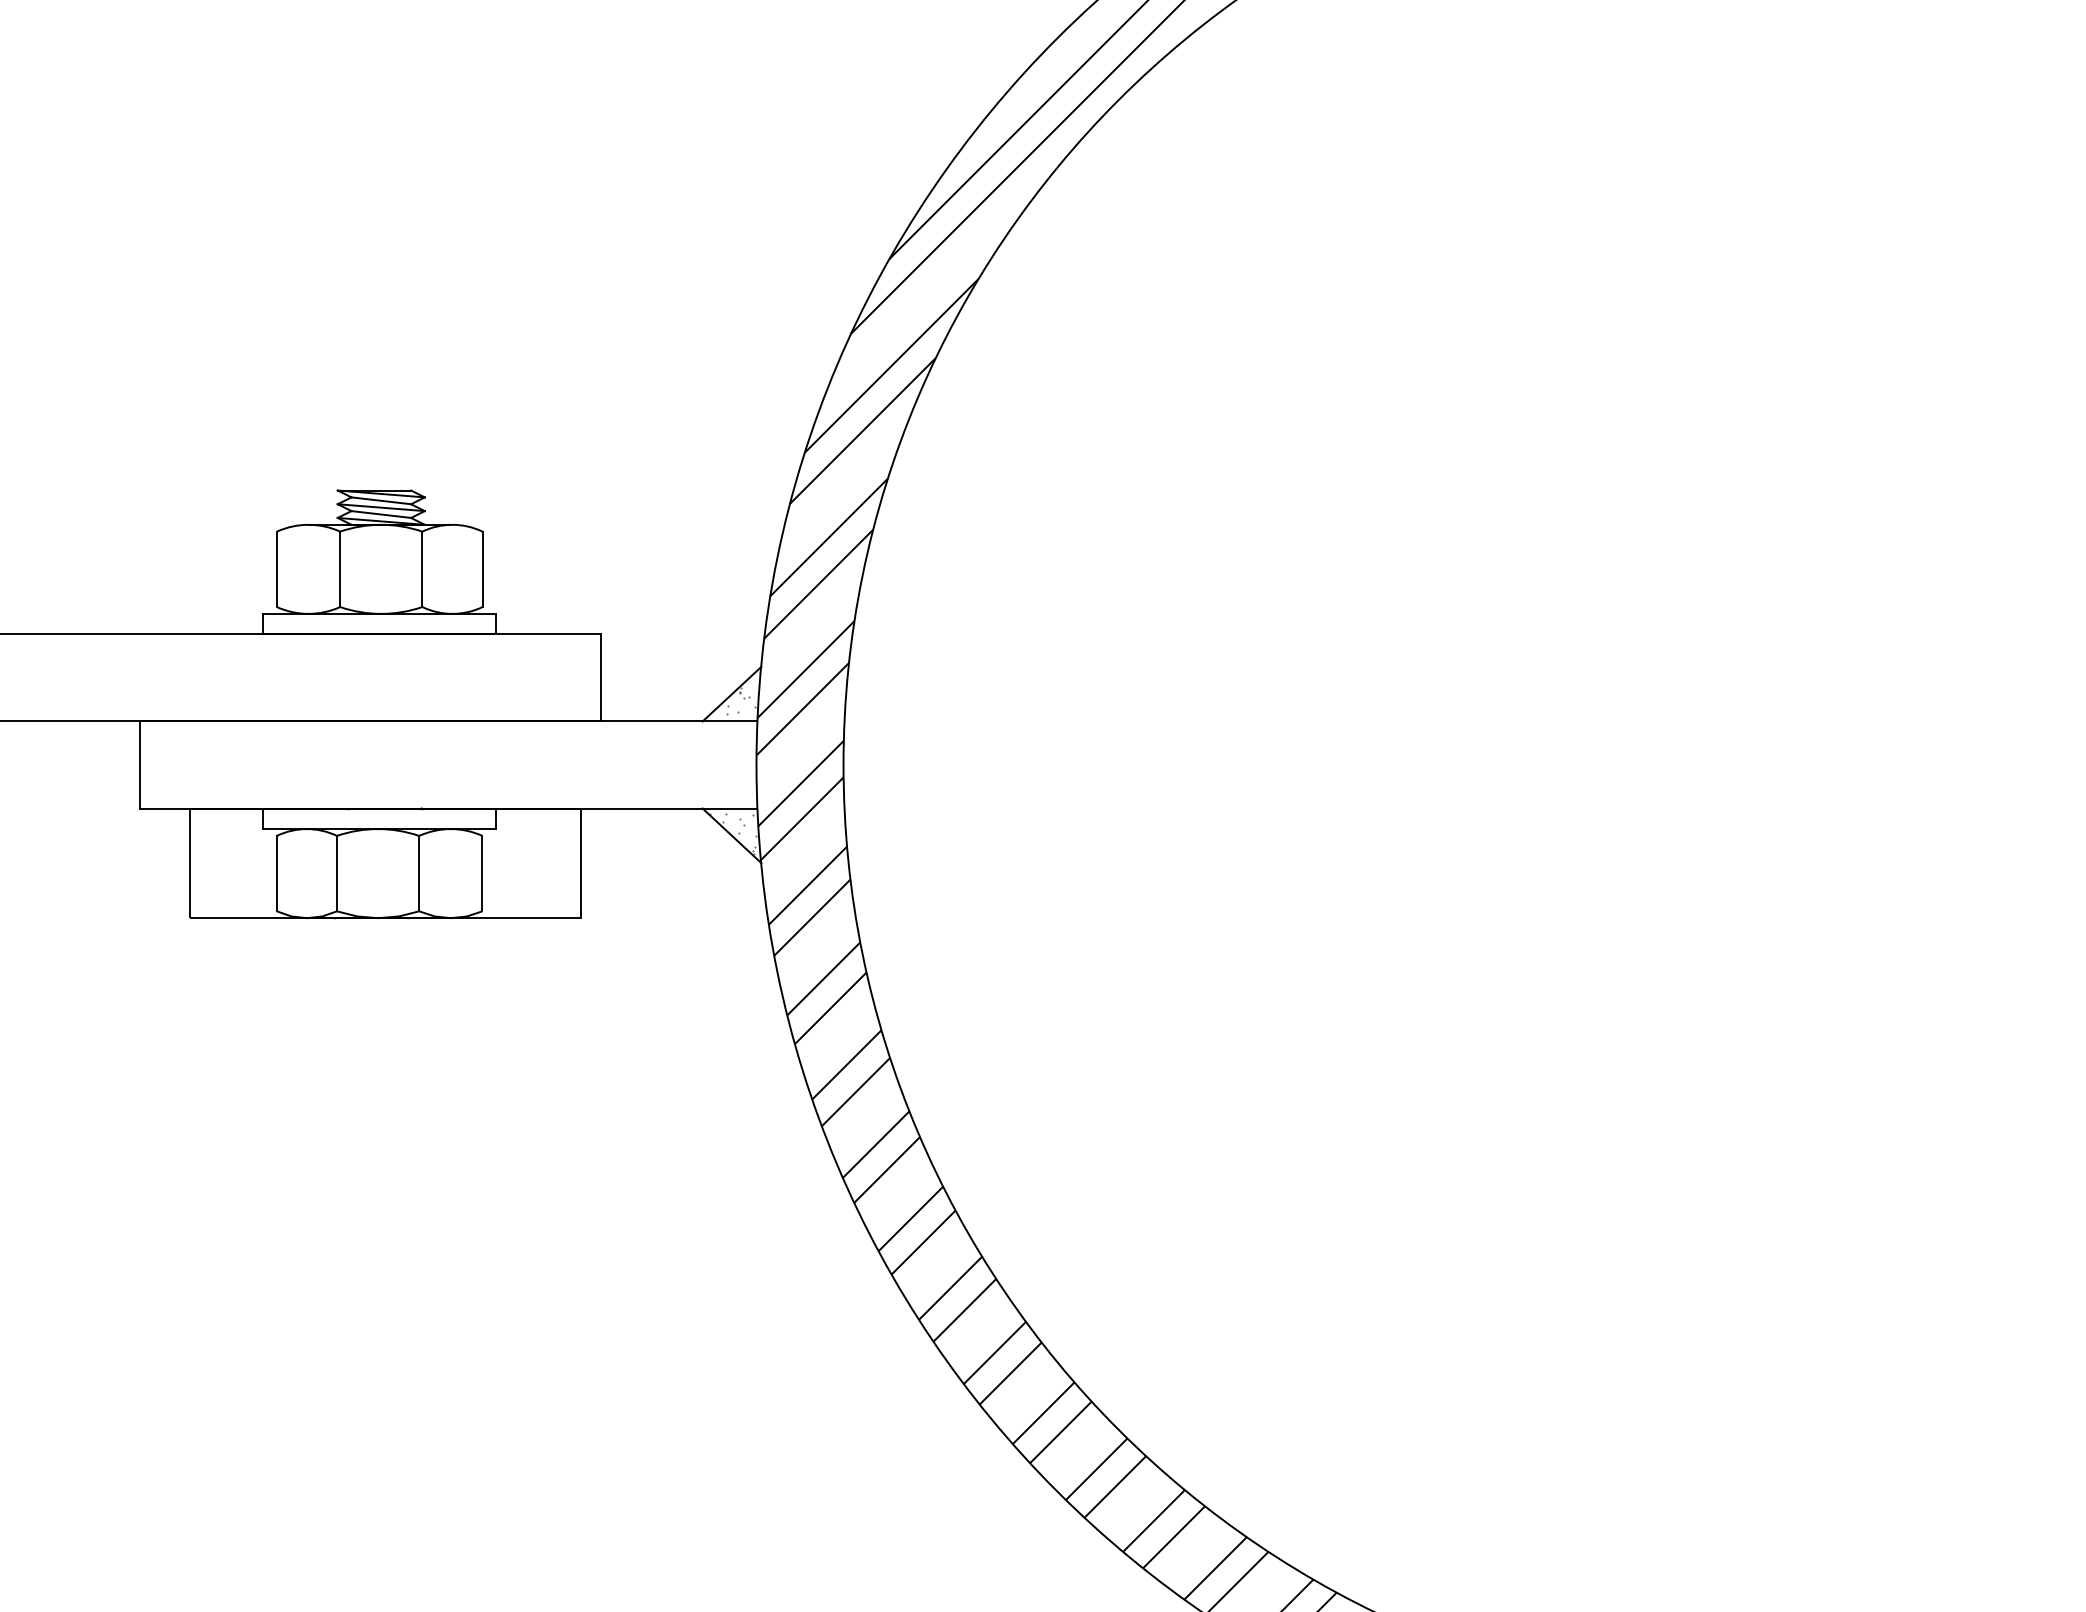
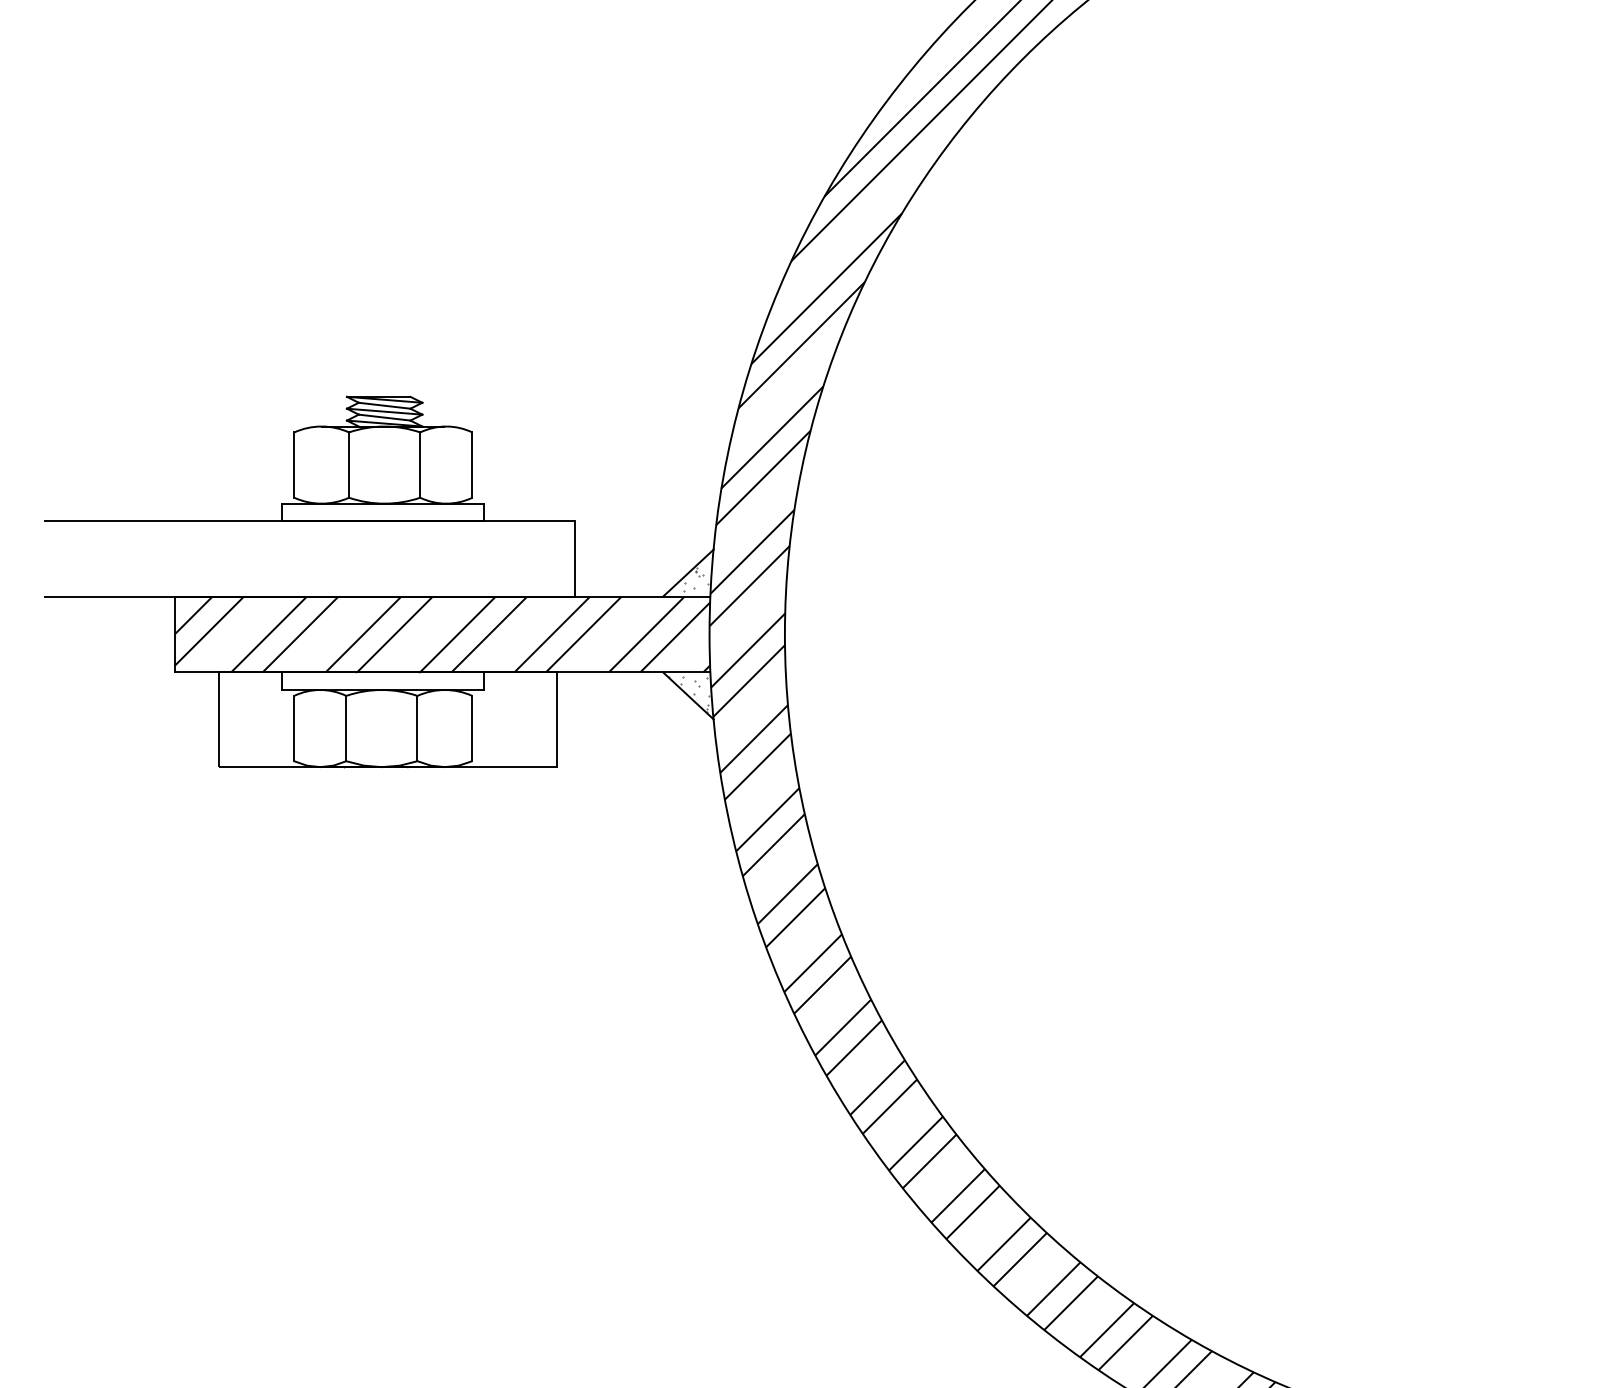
hatch: (448, 764) -> (442, 634), added

